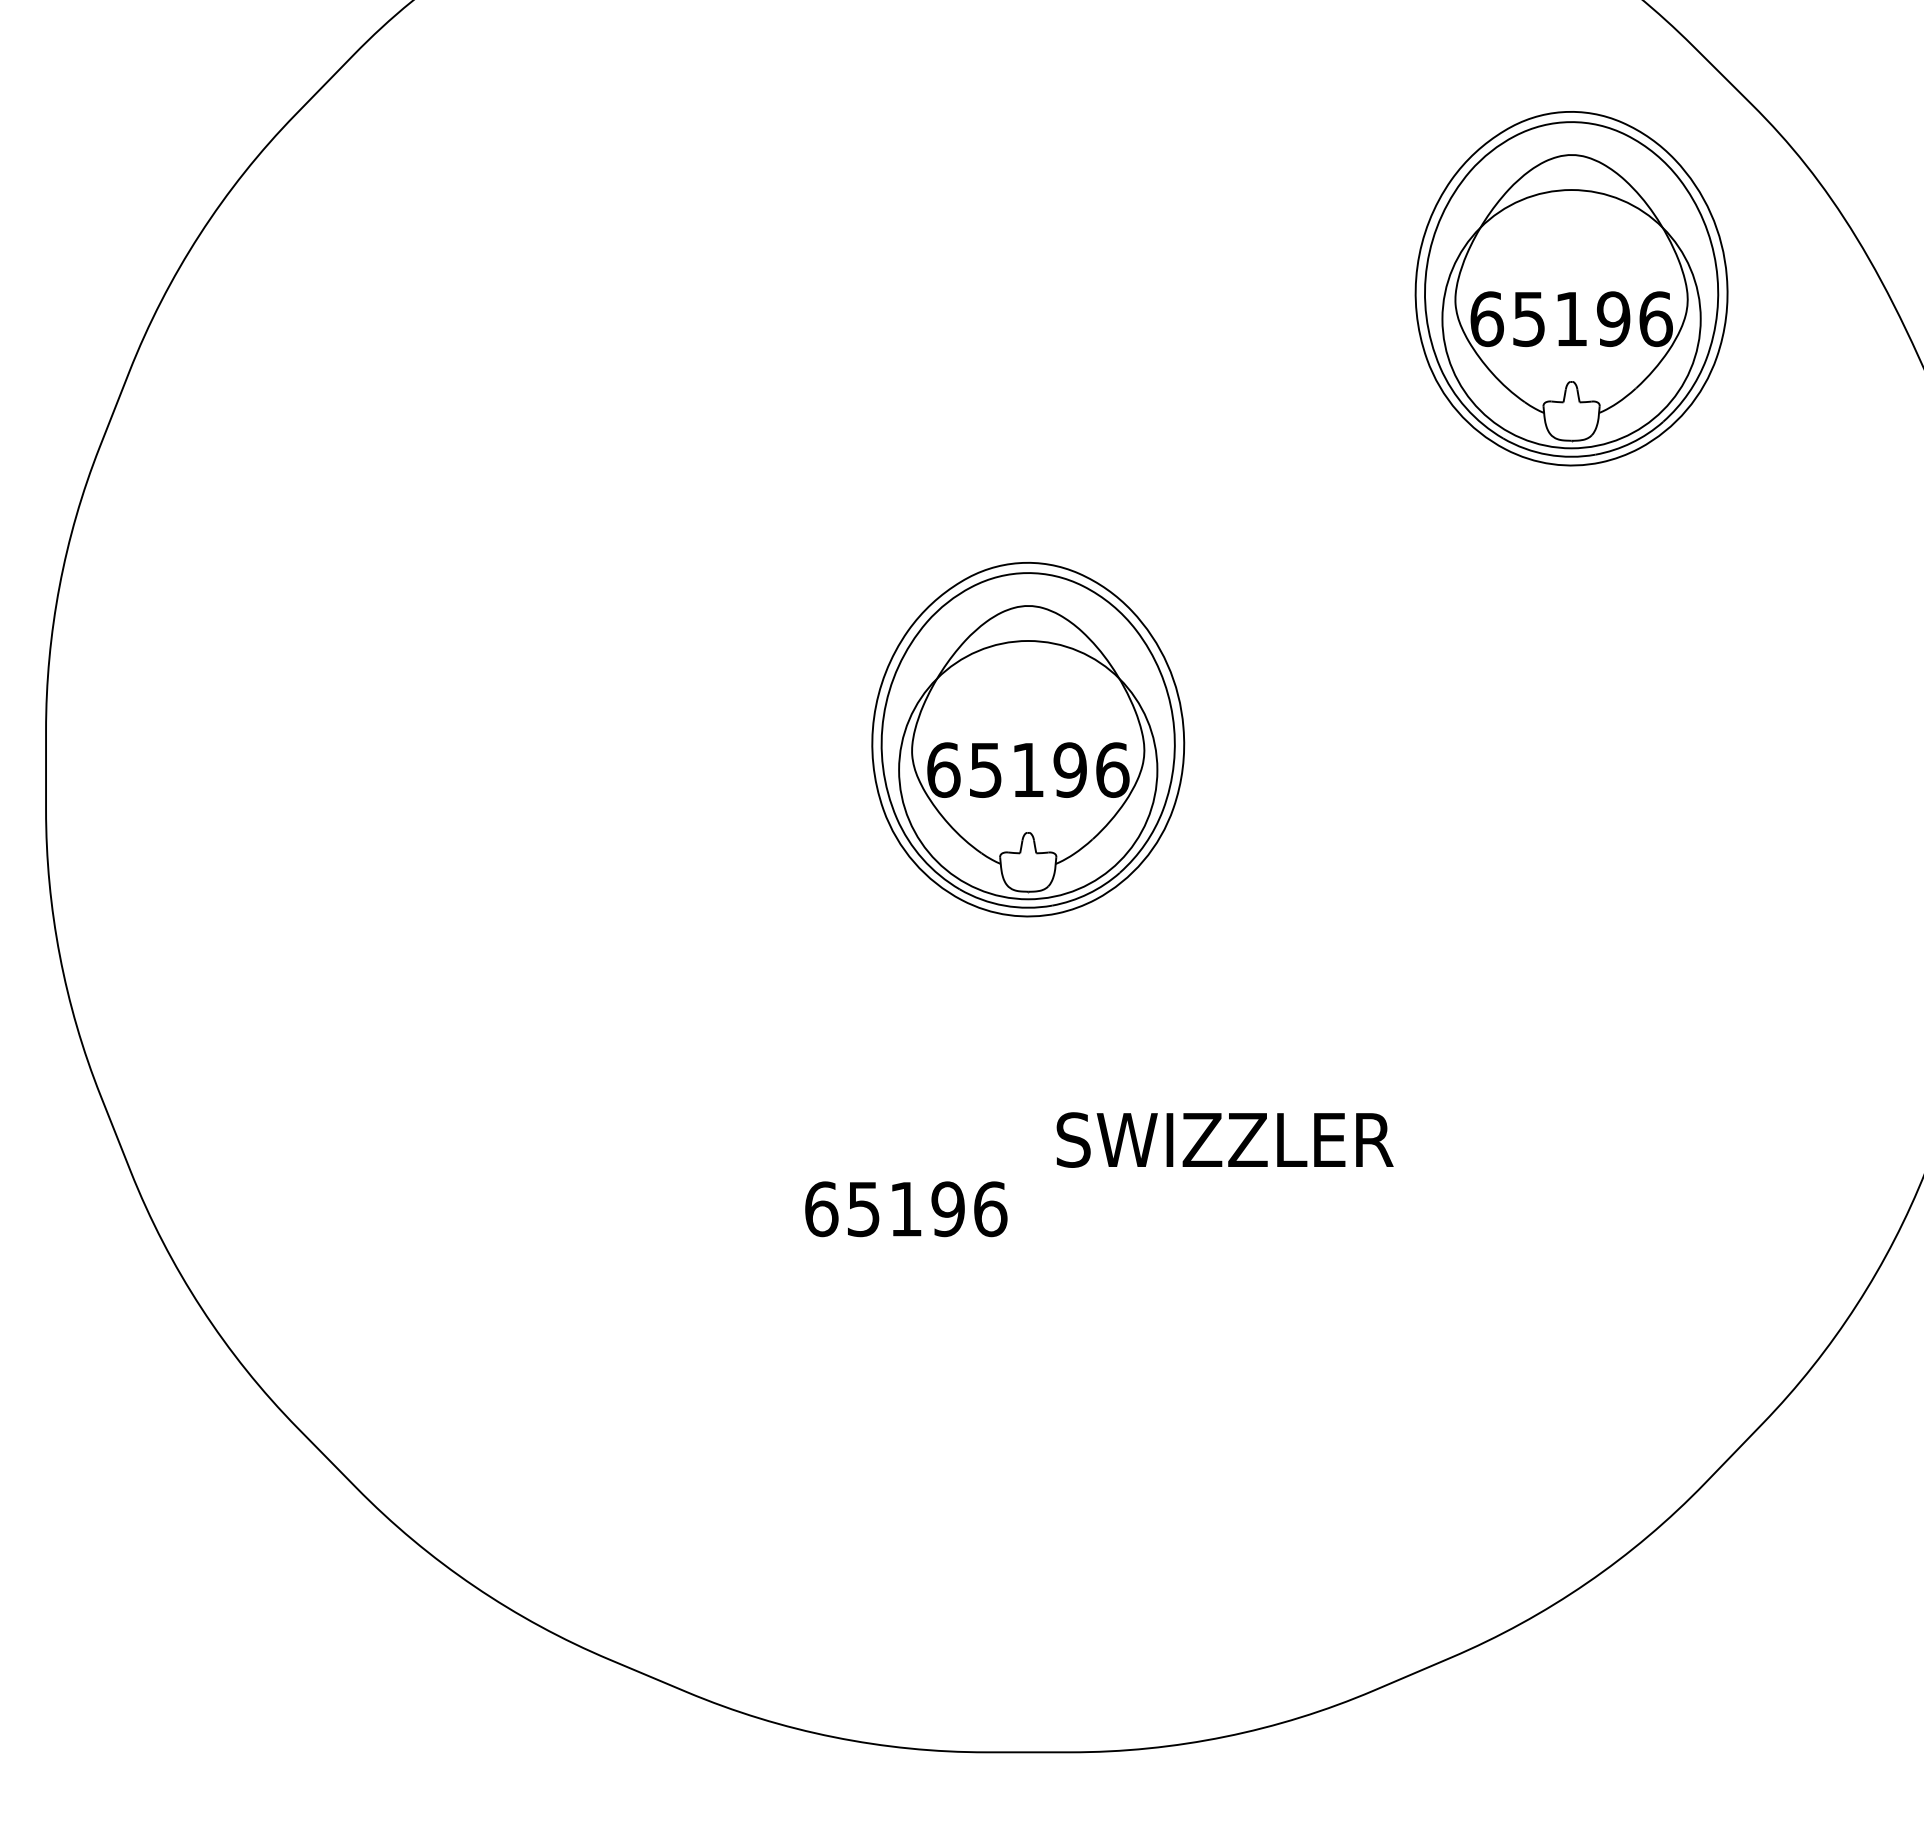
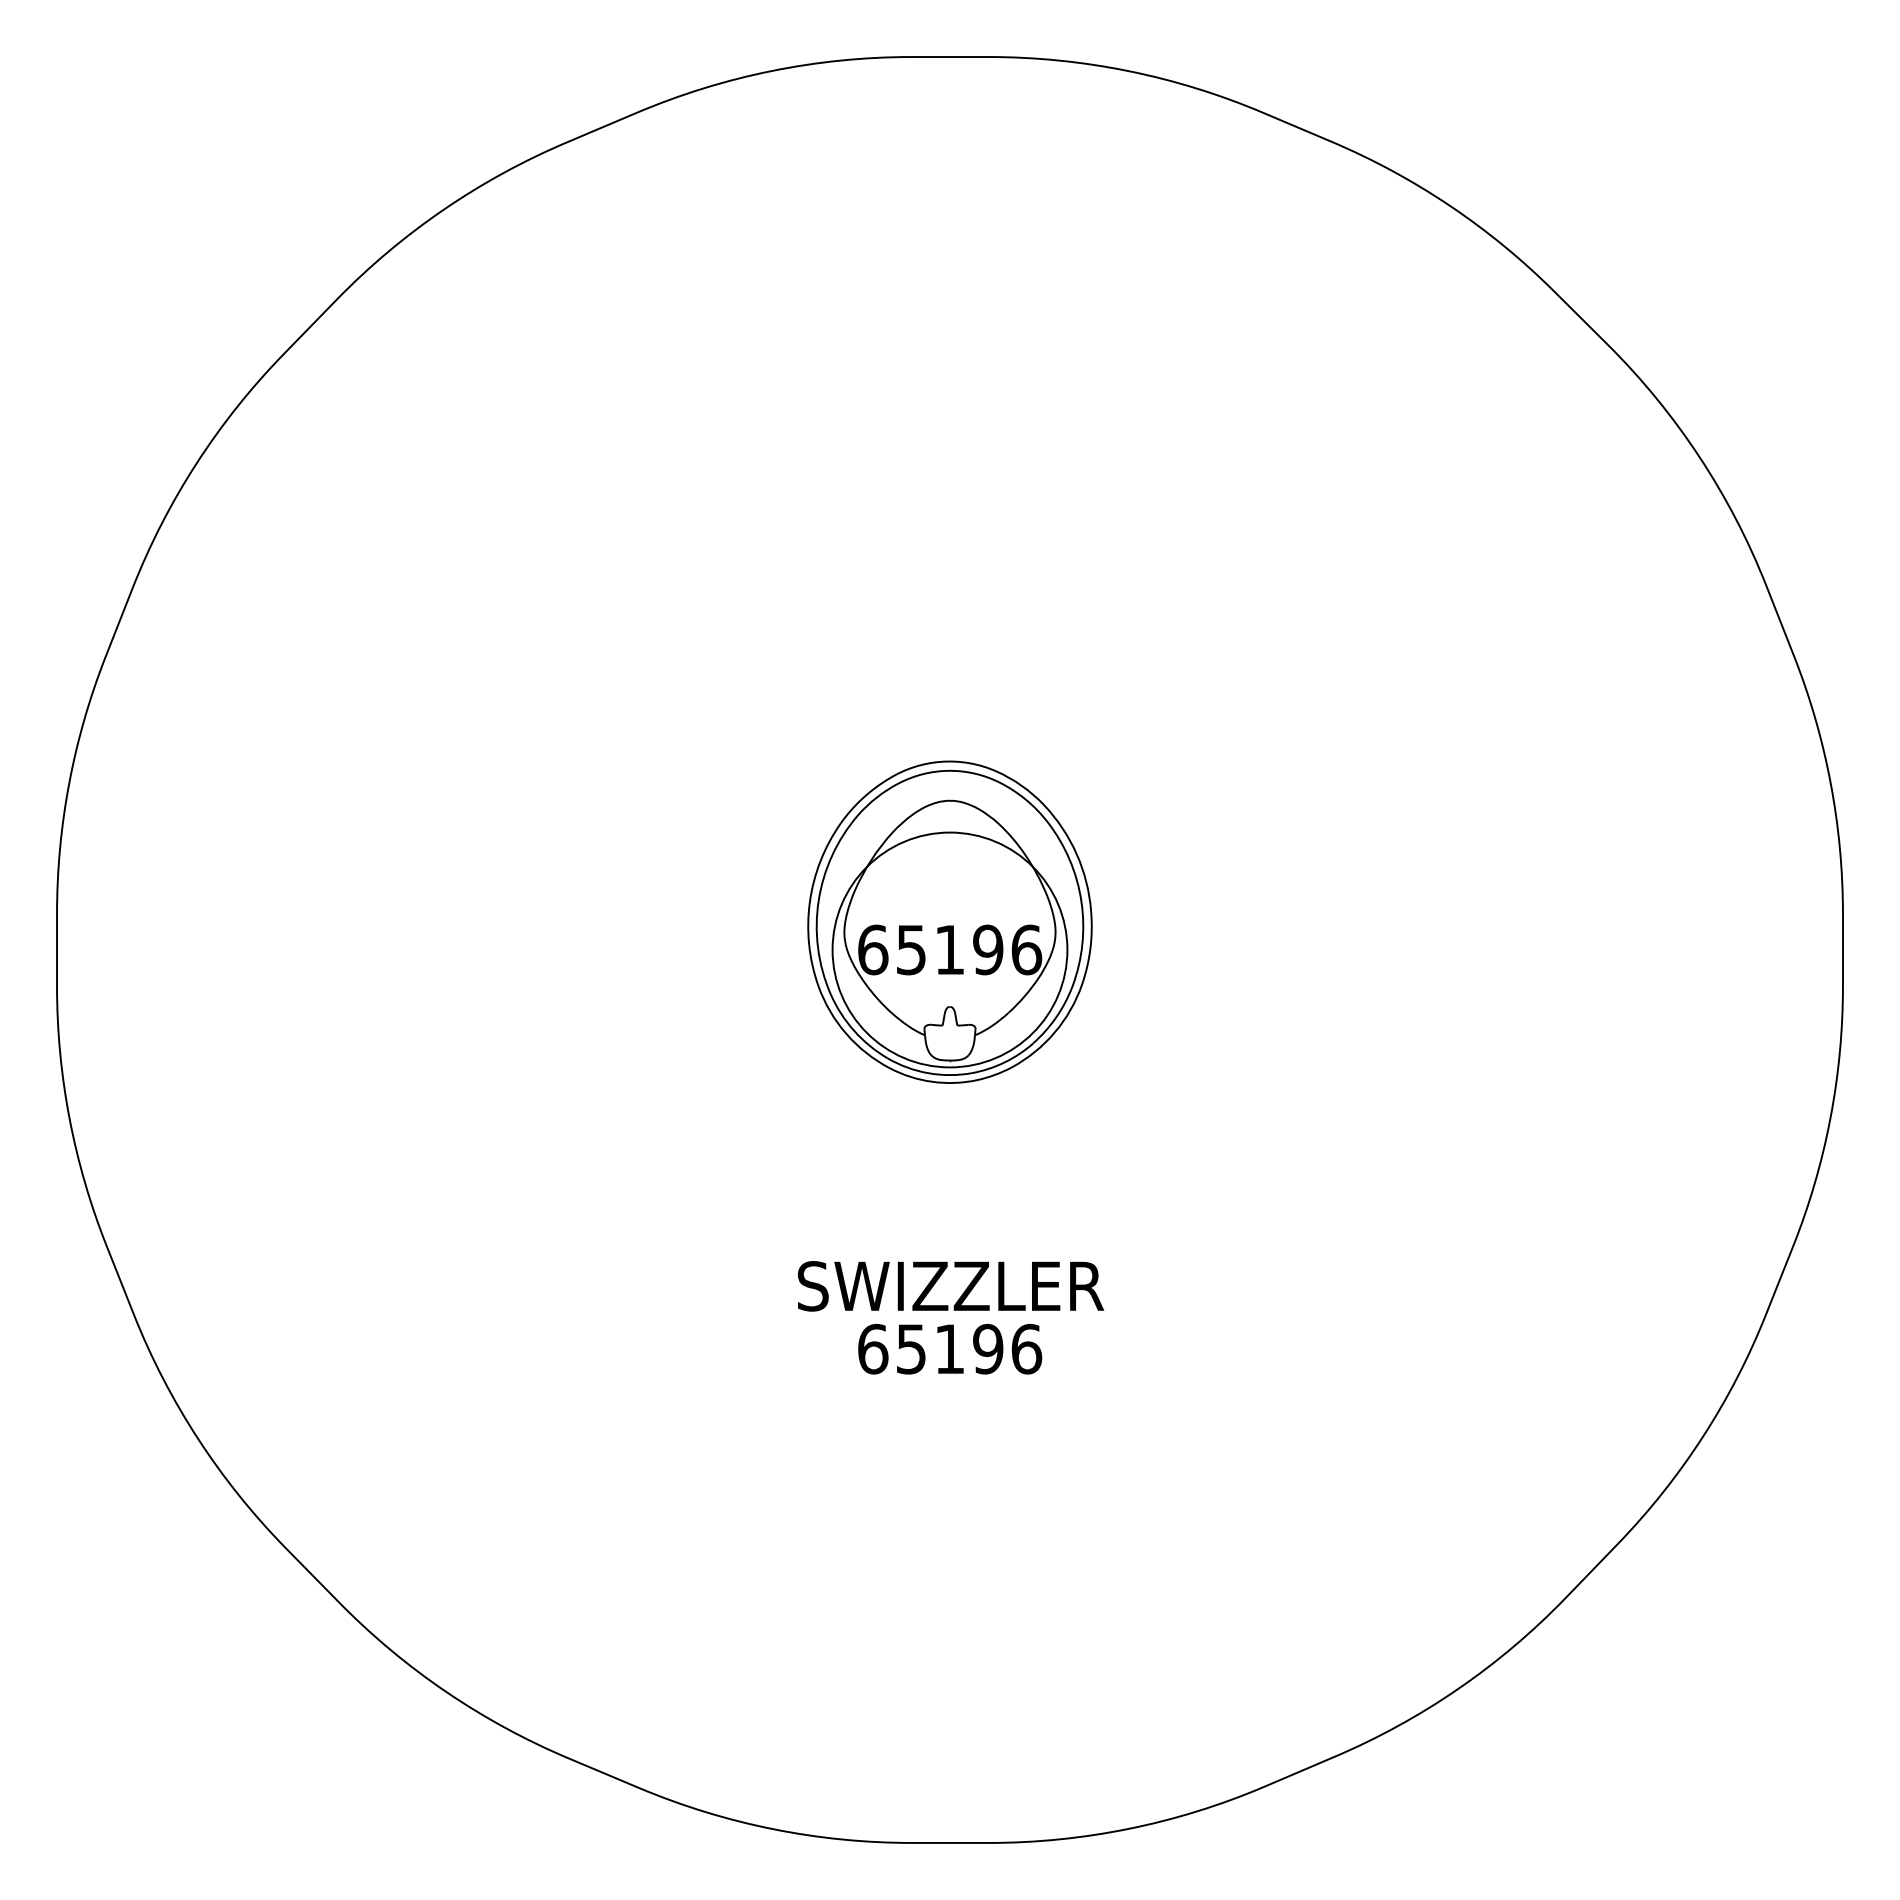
part: (1571, 287) -> (1443, 511), removed
text: (1225, 1140) -> (951, 1286), moved
text: (906, 1209) -> (950, 1349), moved

